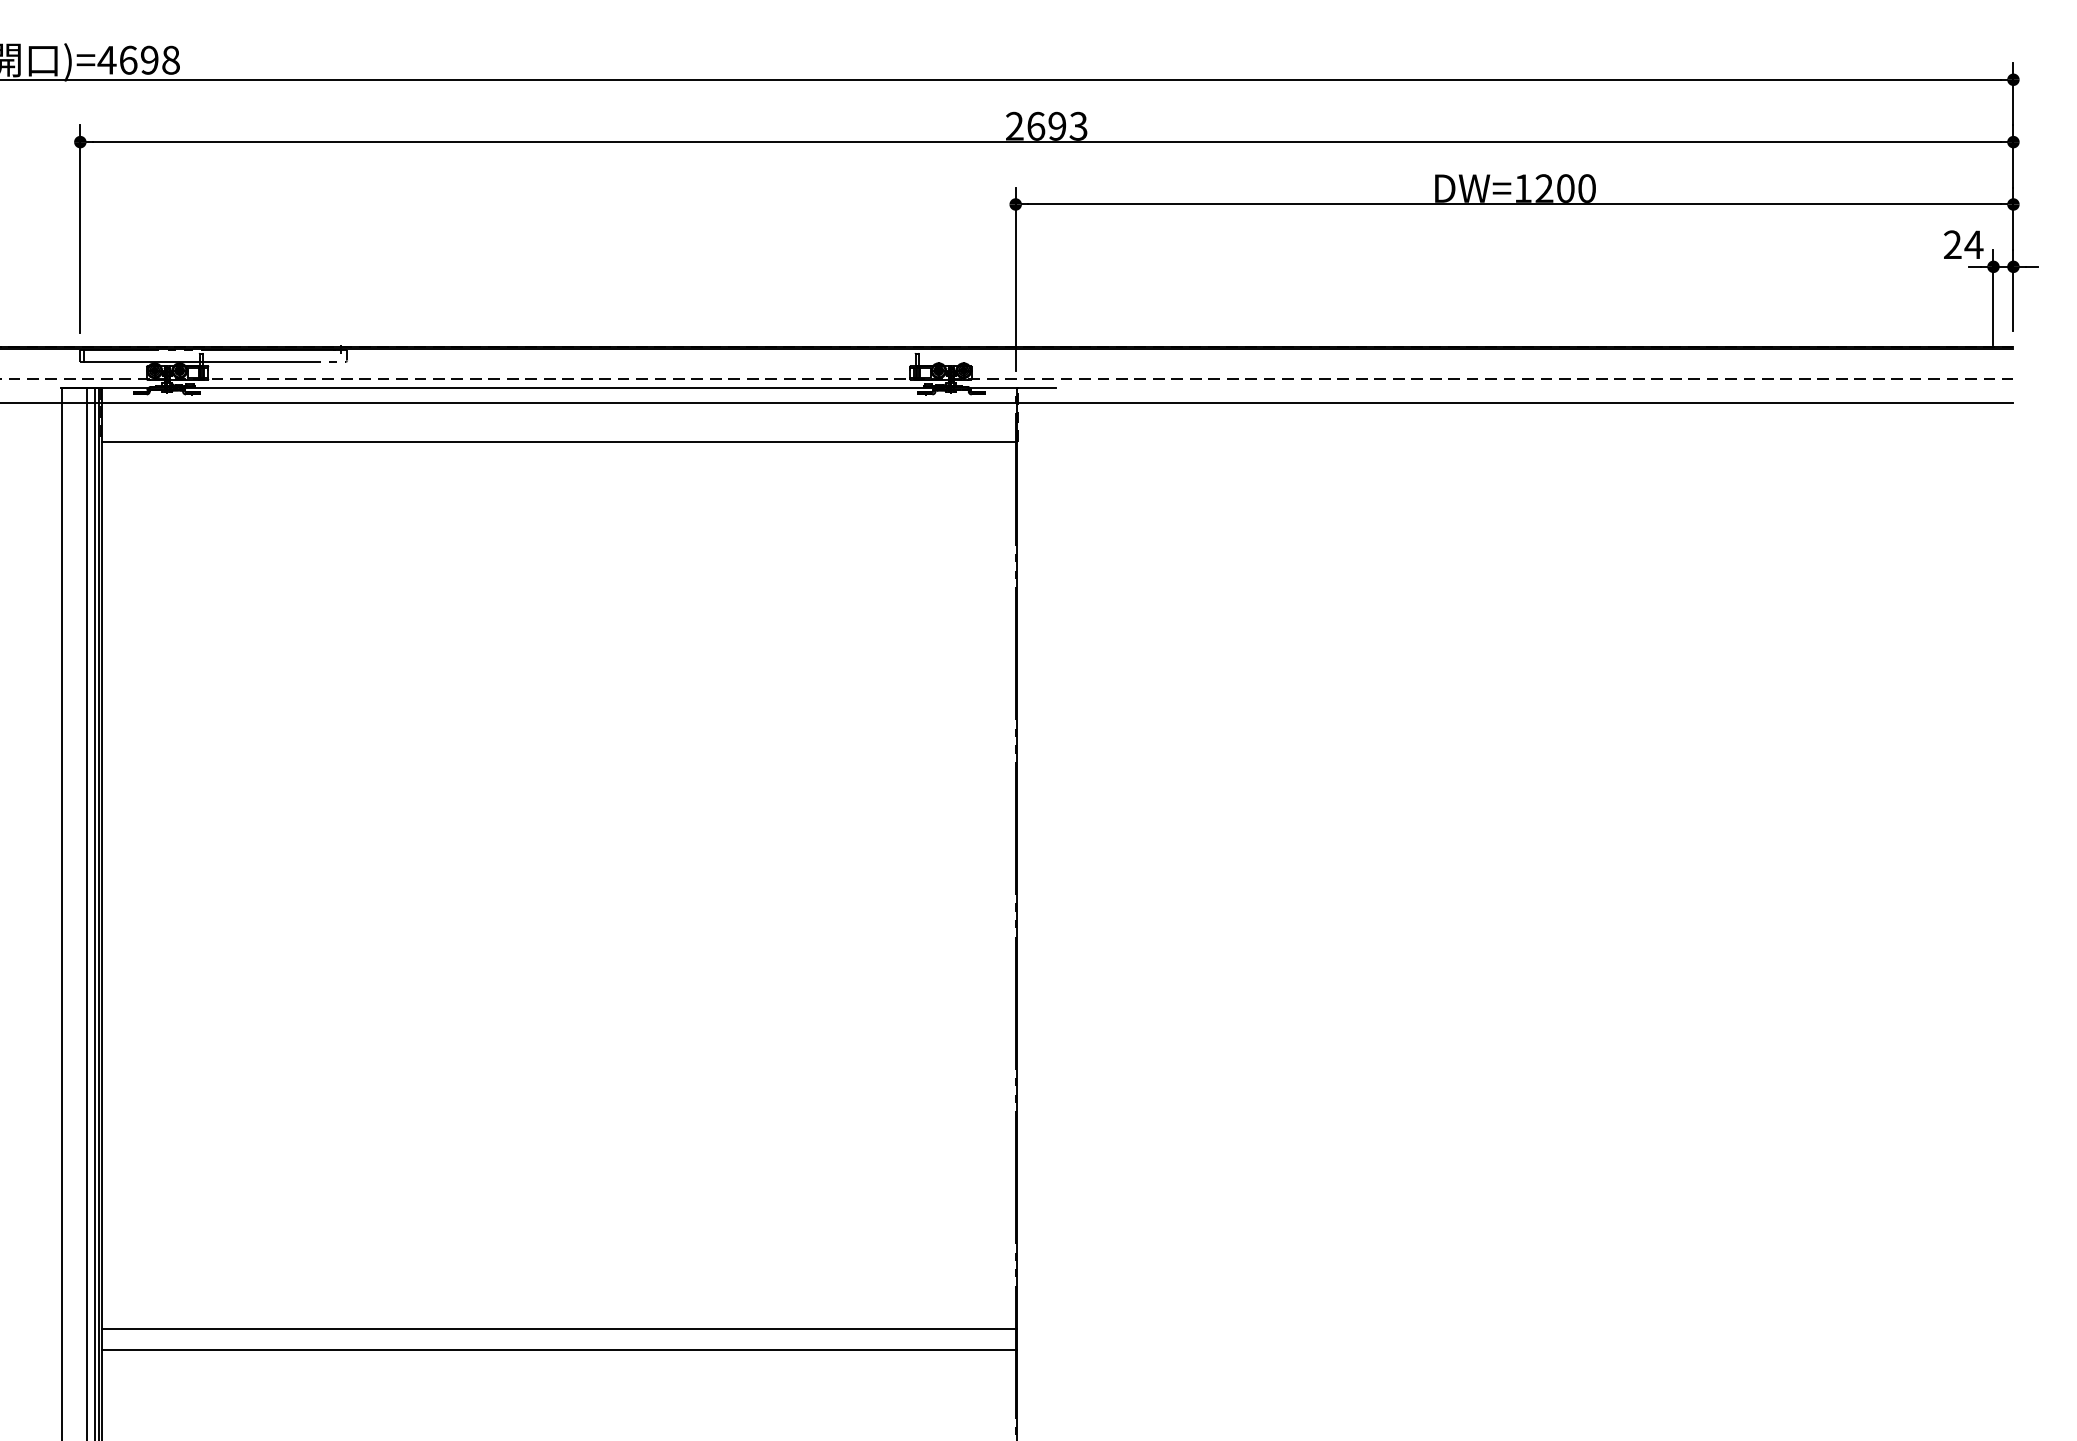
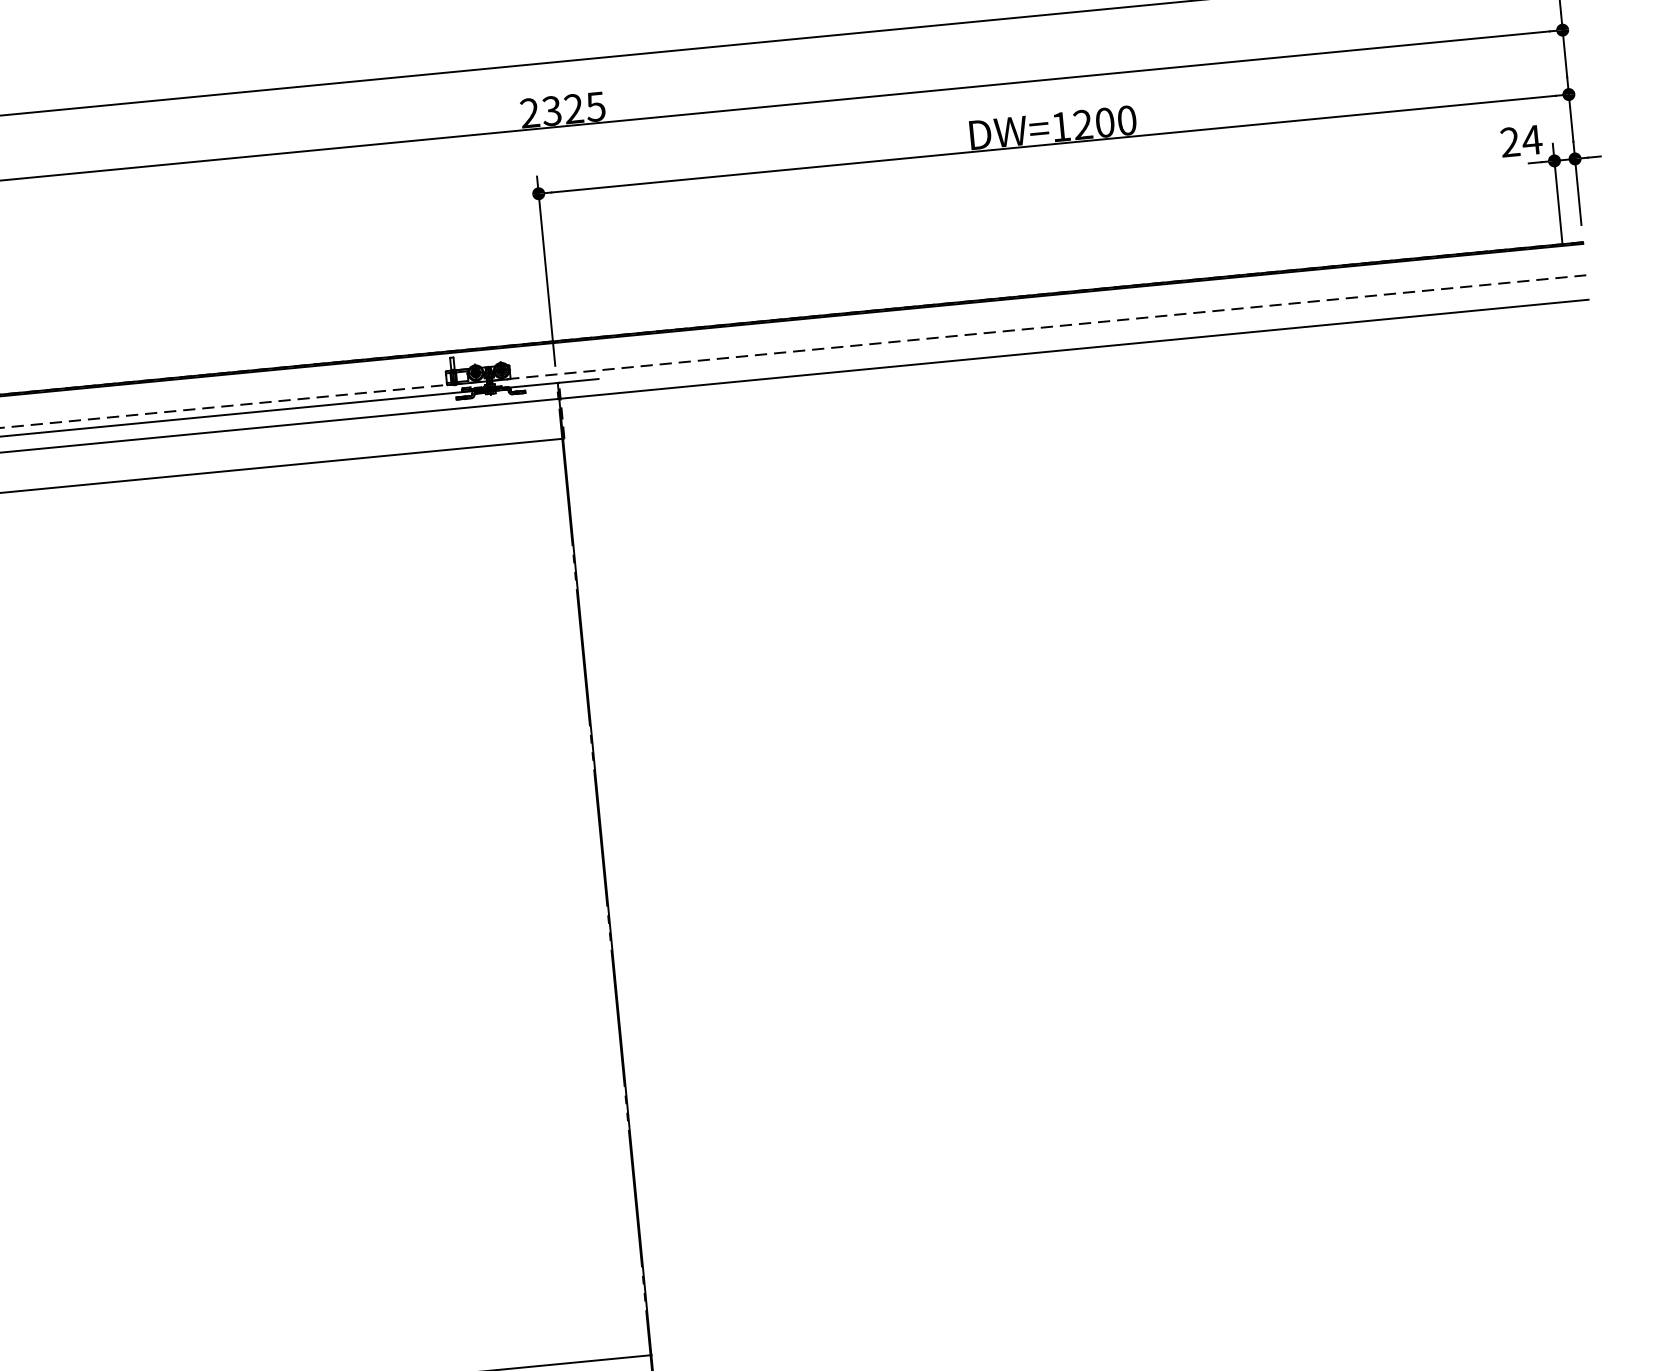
text: (1057, 125) -> (574, 108), 2693 -> 2325

